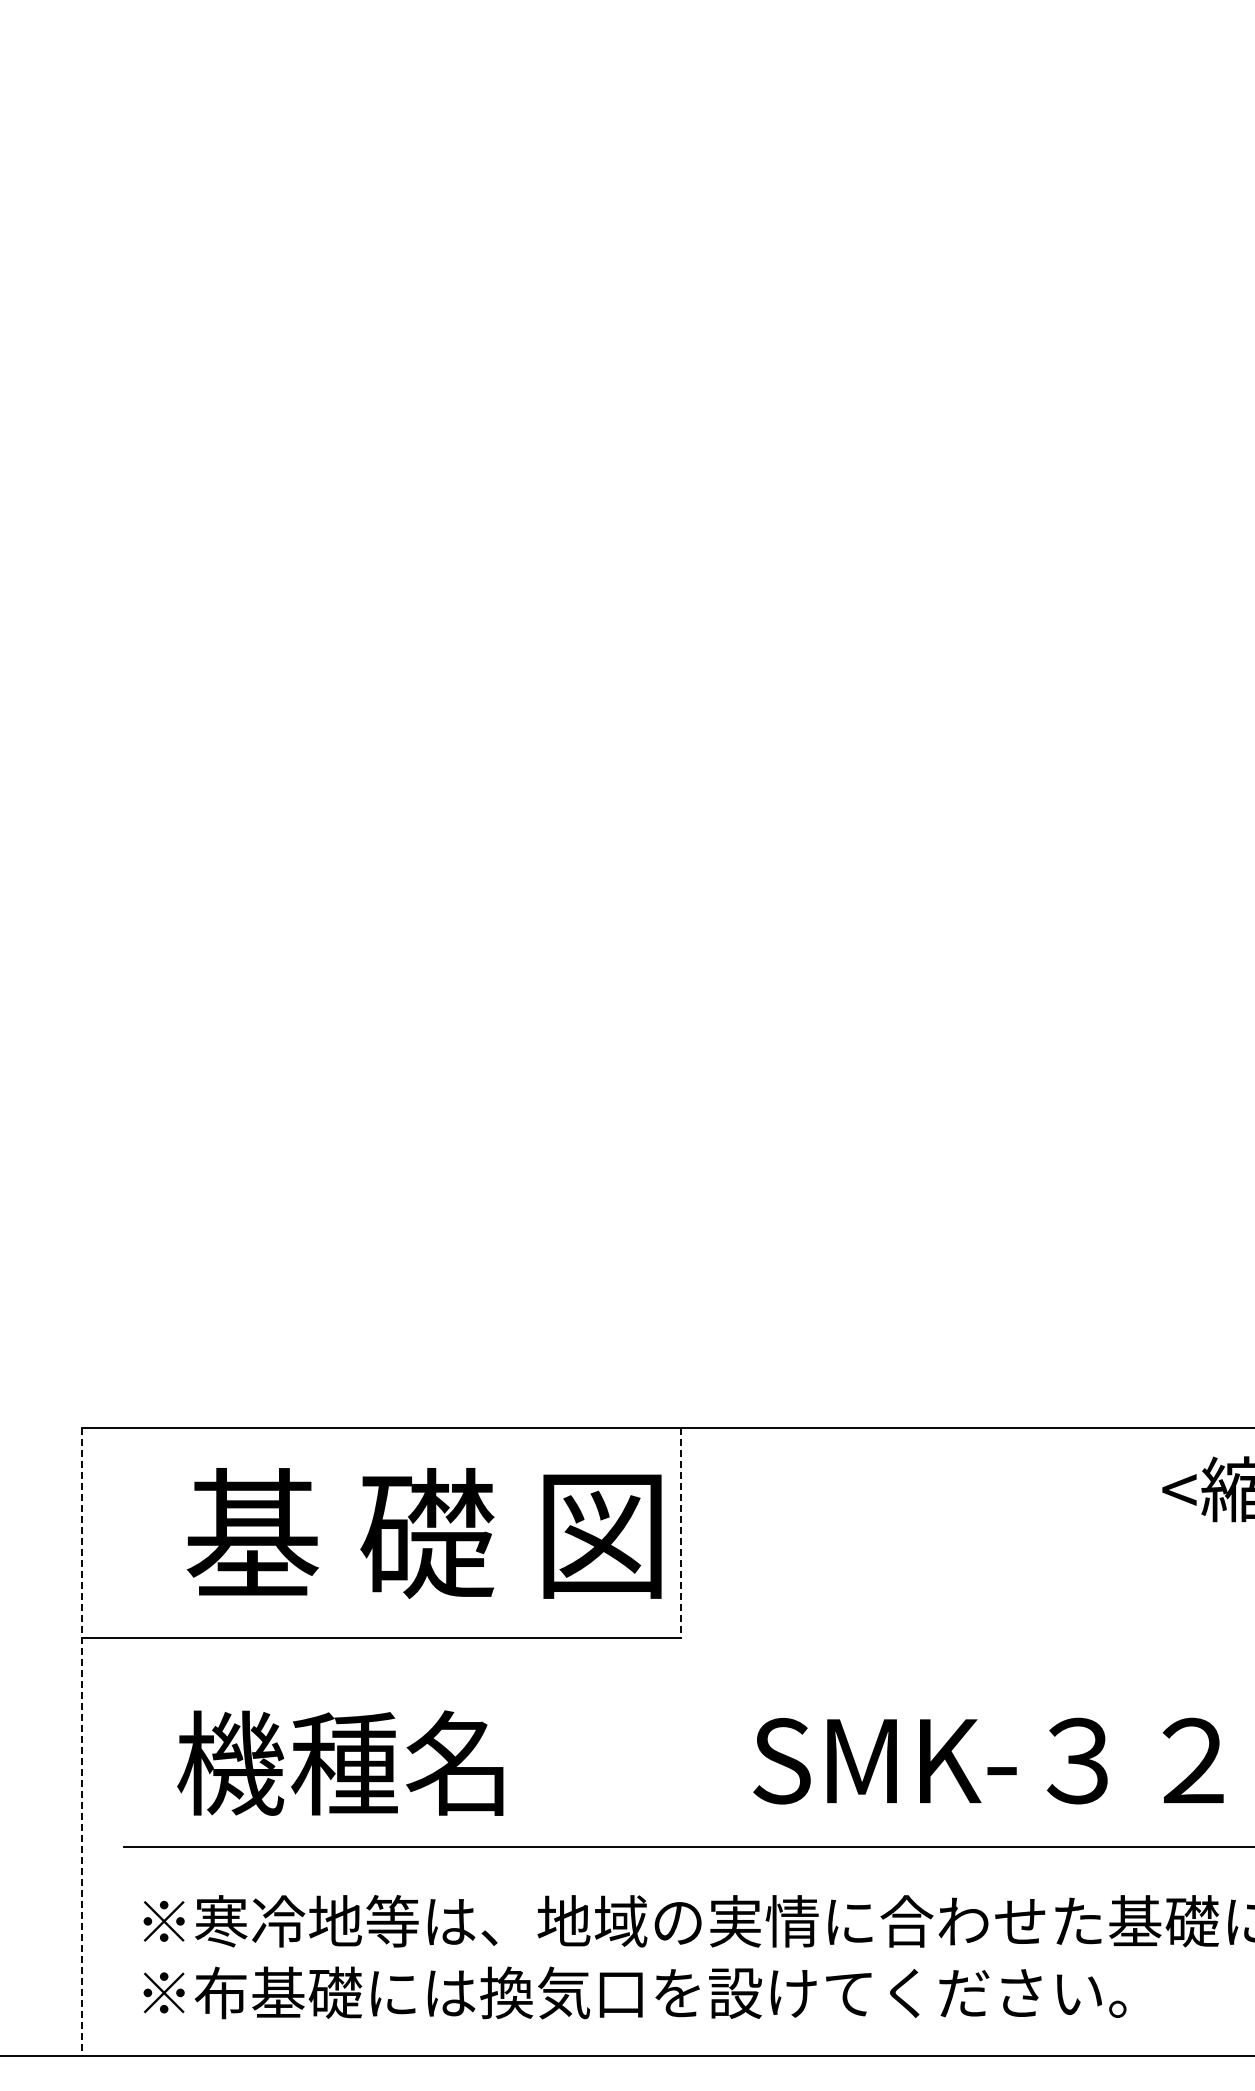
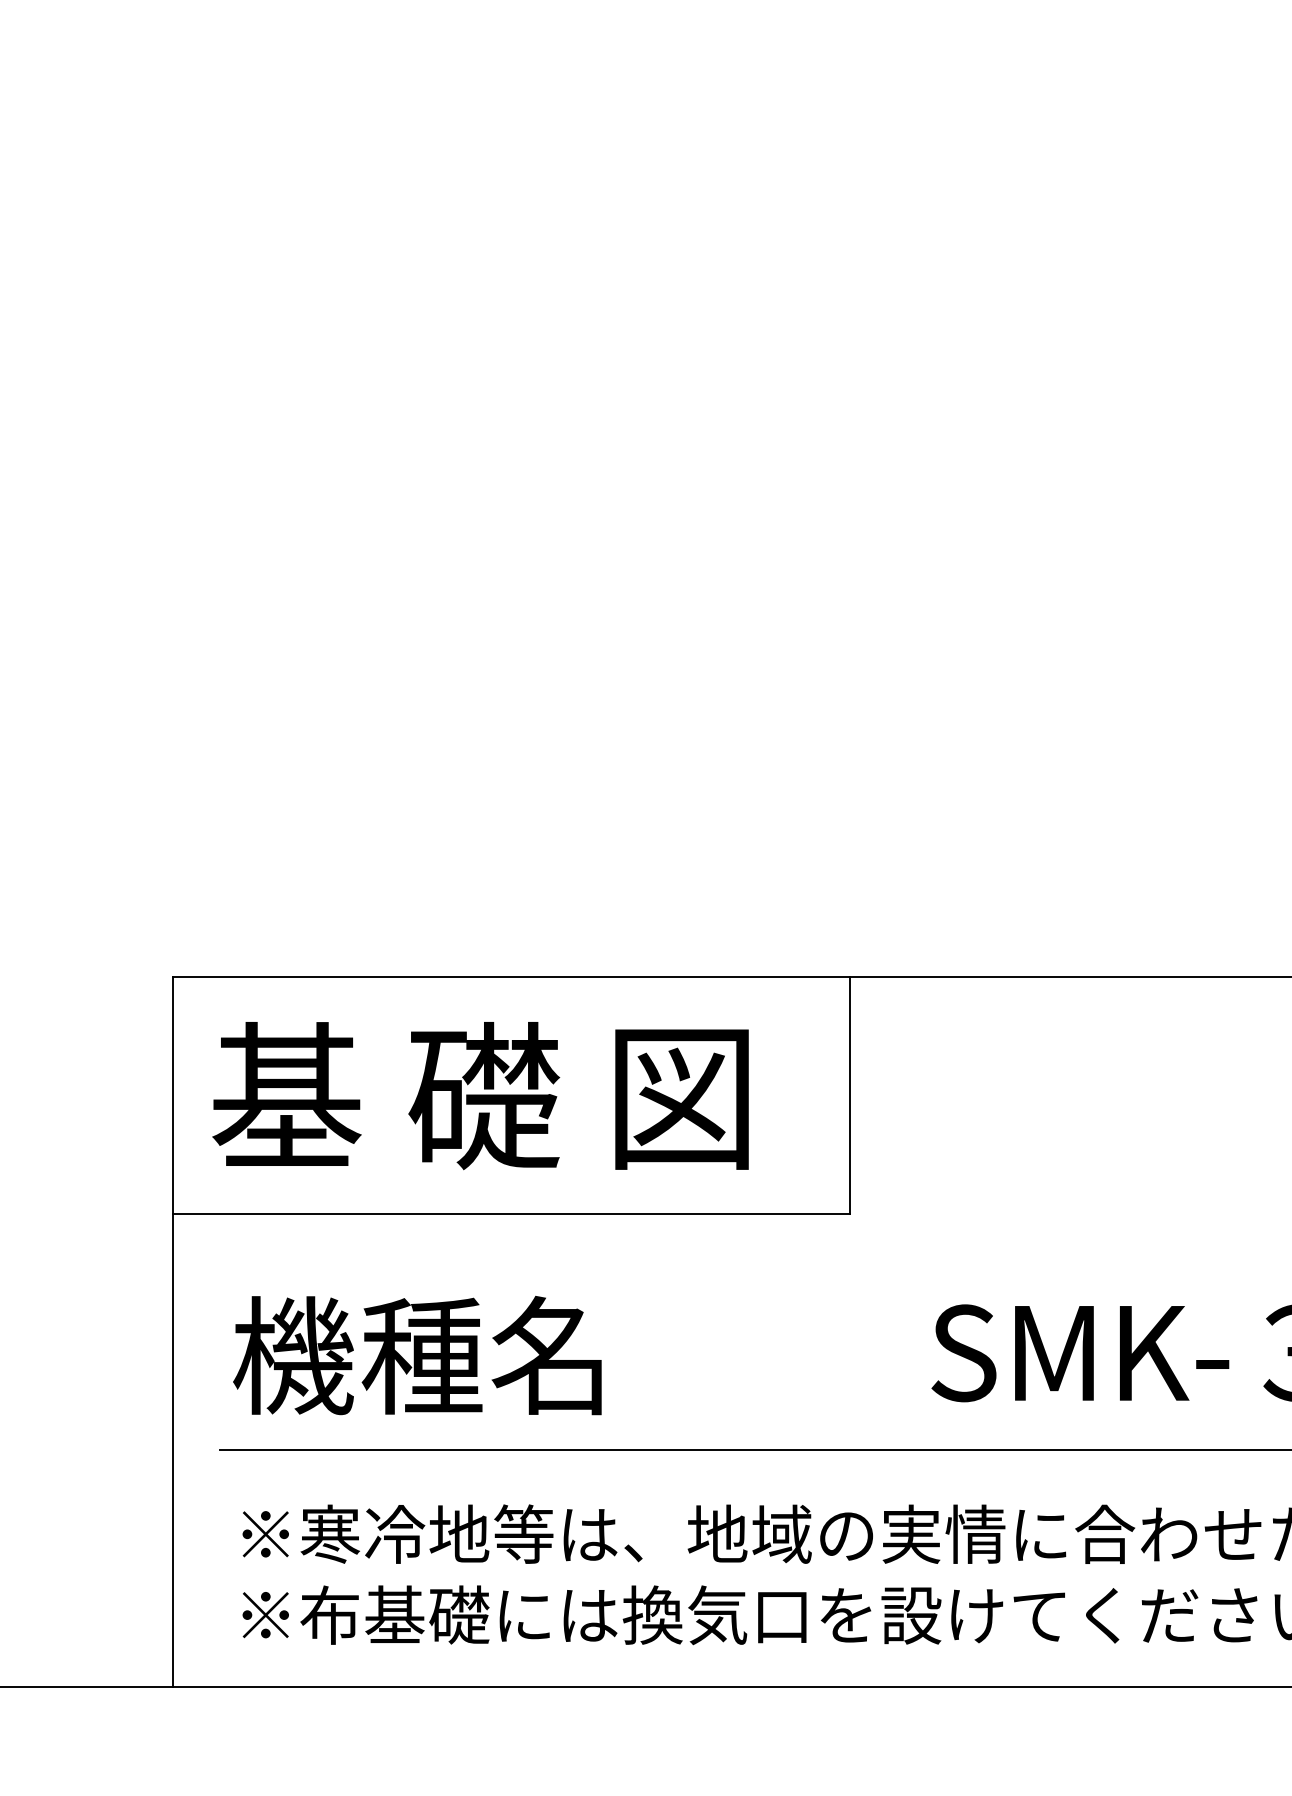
line: (680, 1532) -> (849, 1094), dashed -> solid
text: (423, 1533) -> (479, 1096), moved
line: (82, 1742) -> (173, 1332), dashed -> solid
text: (340, 1762) -> (417, 1354), moved

